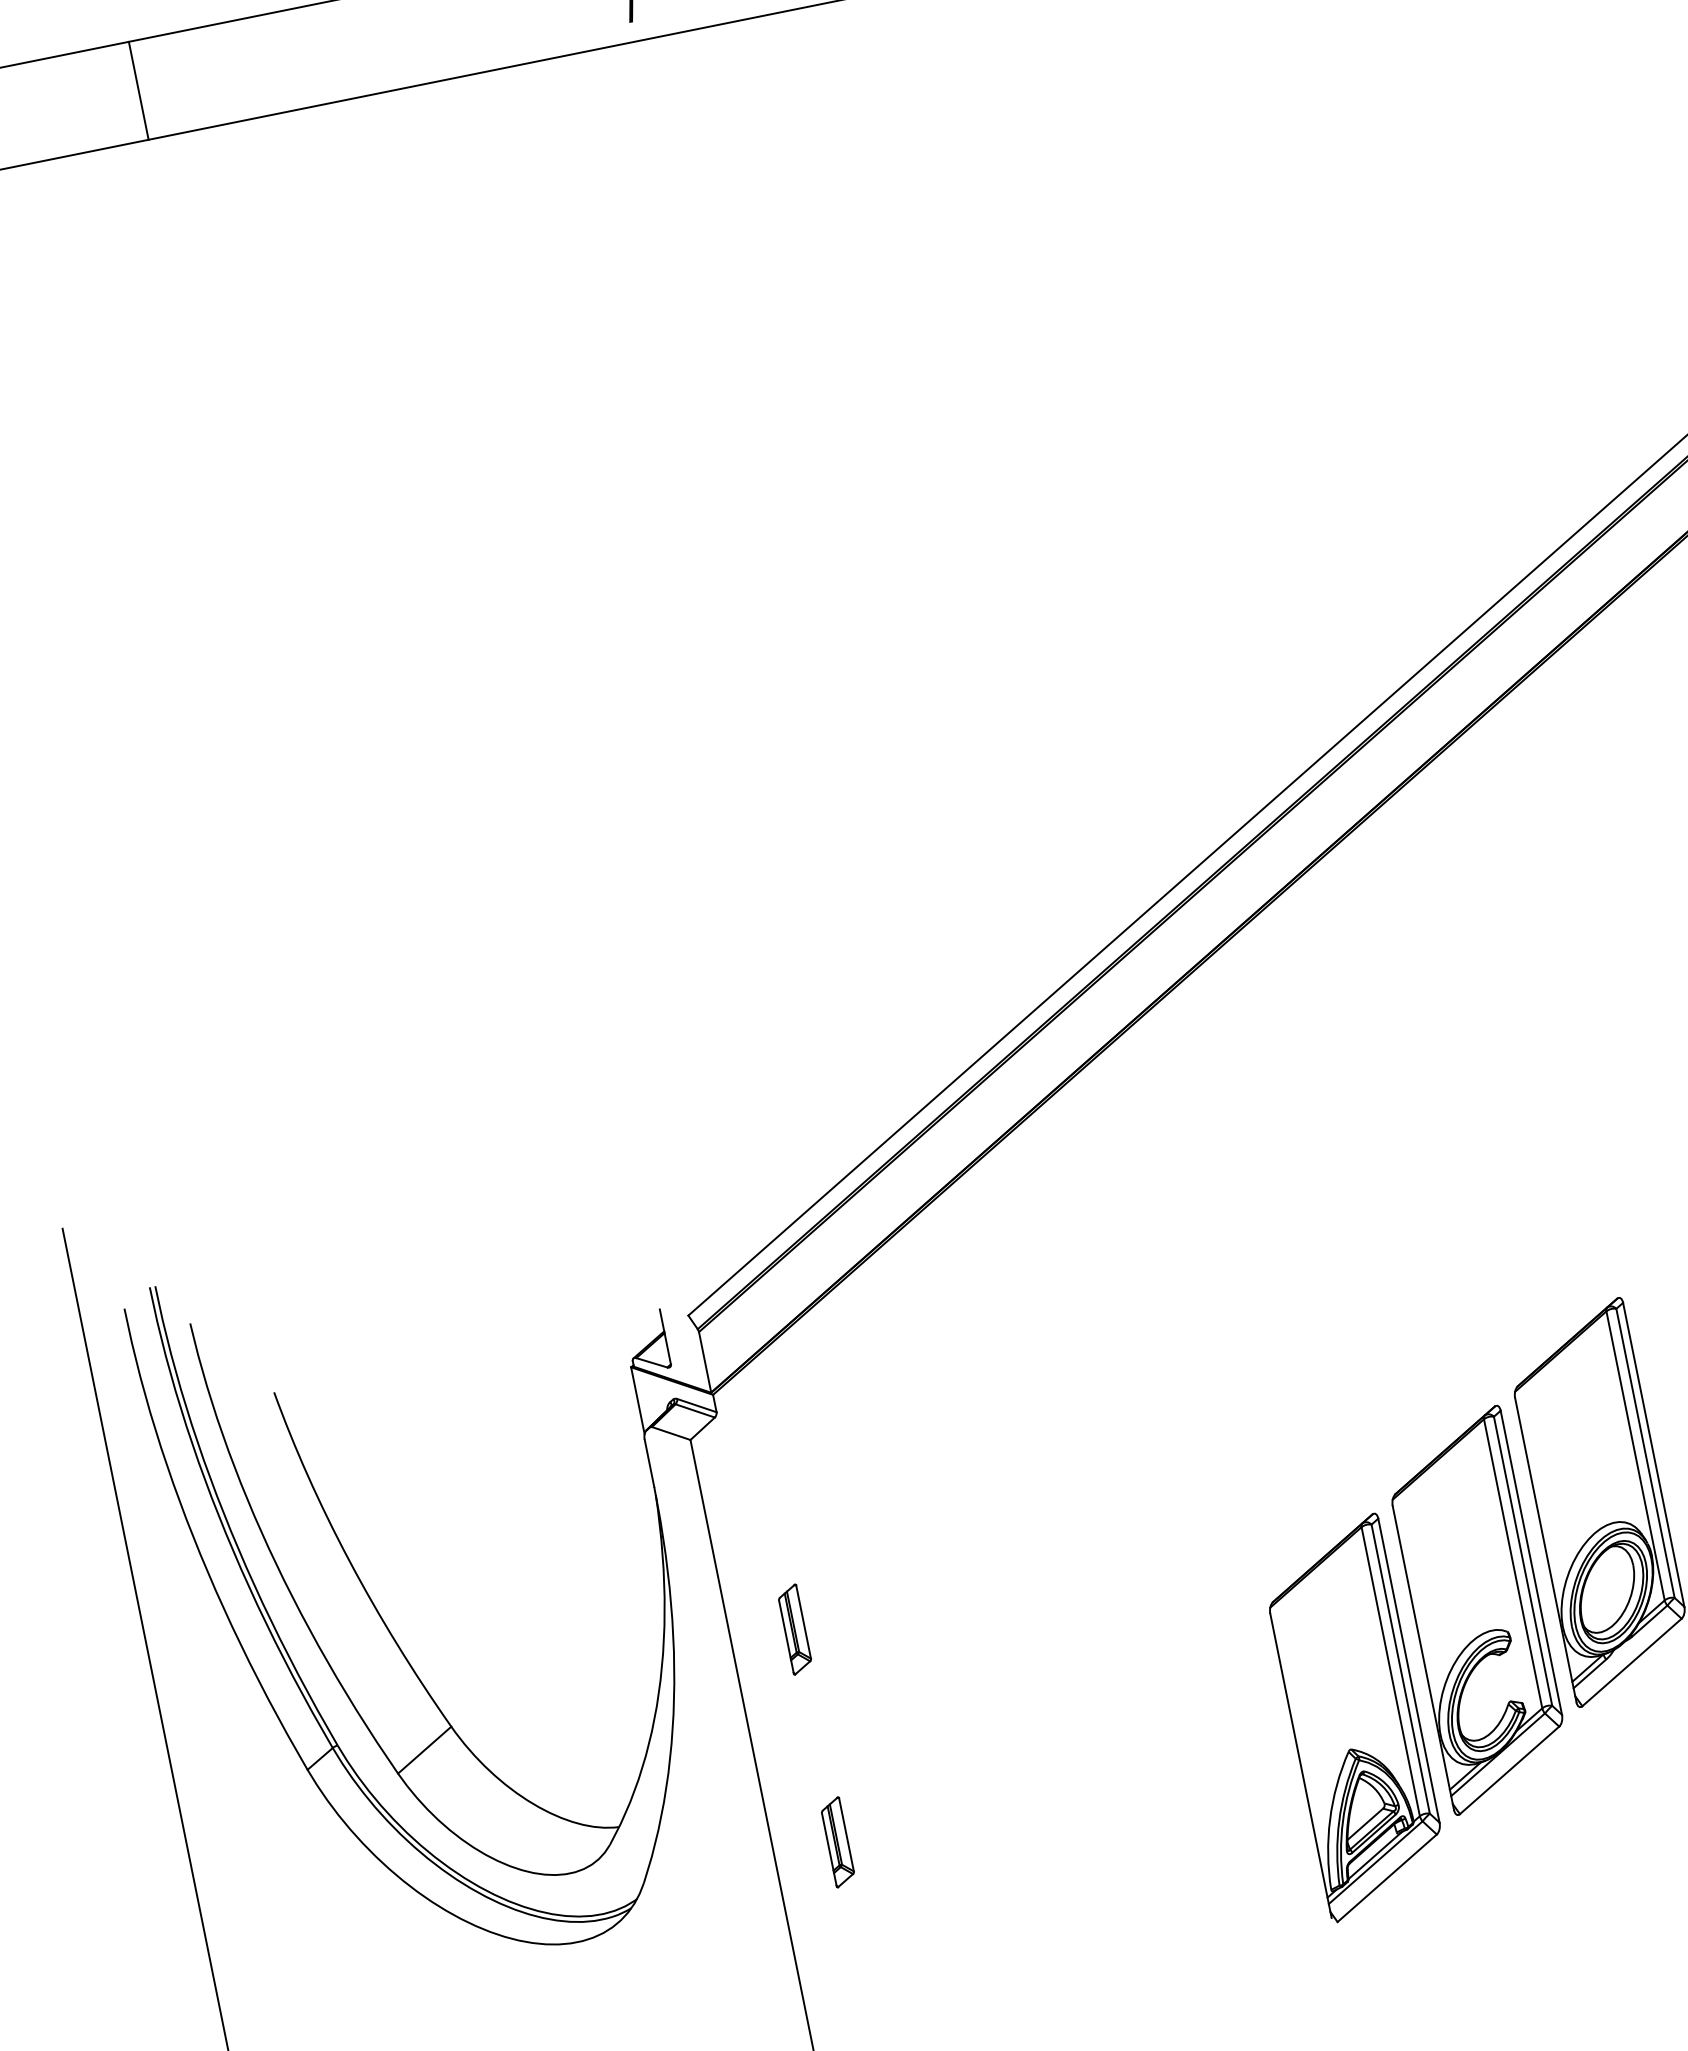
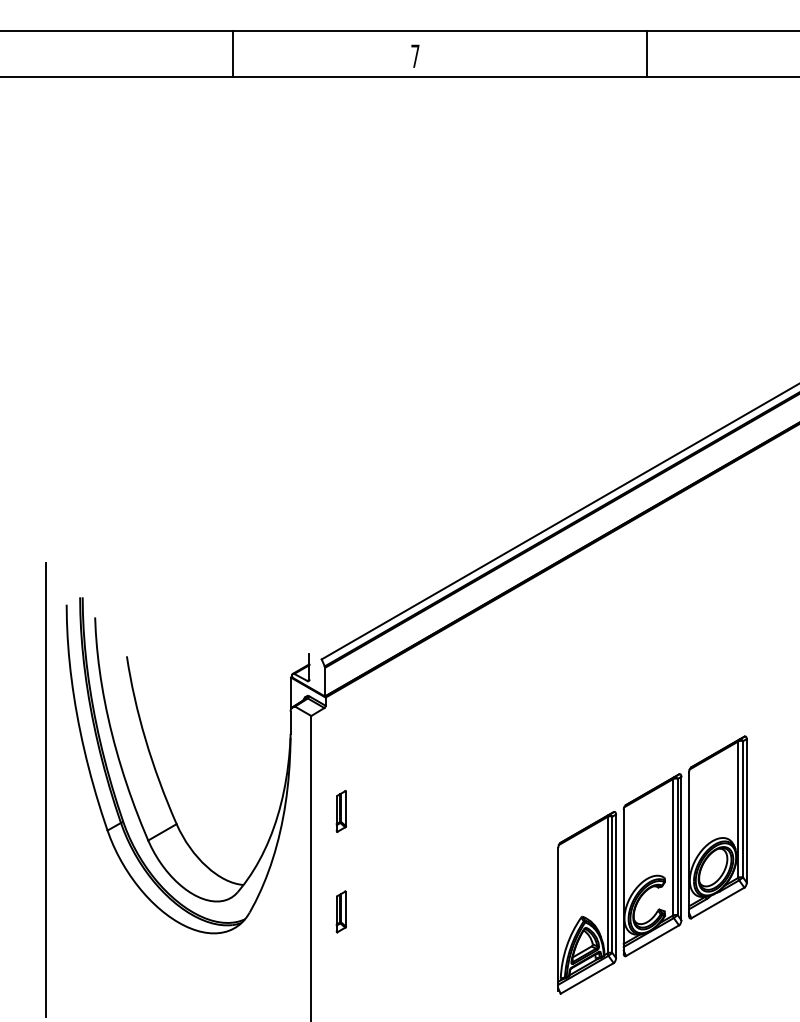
line: (138, 90) -> (232, 53), moved

